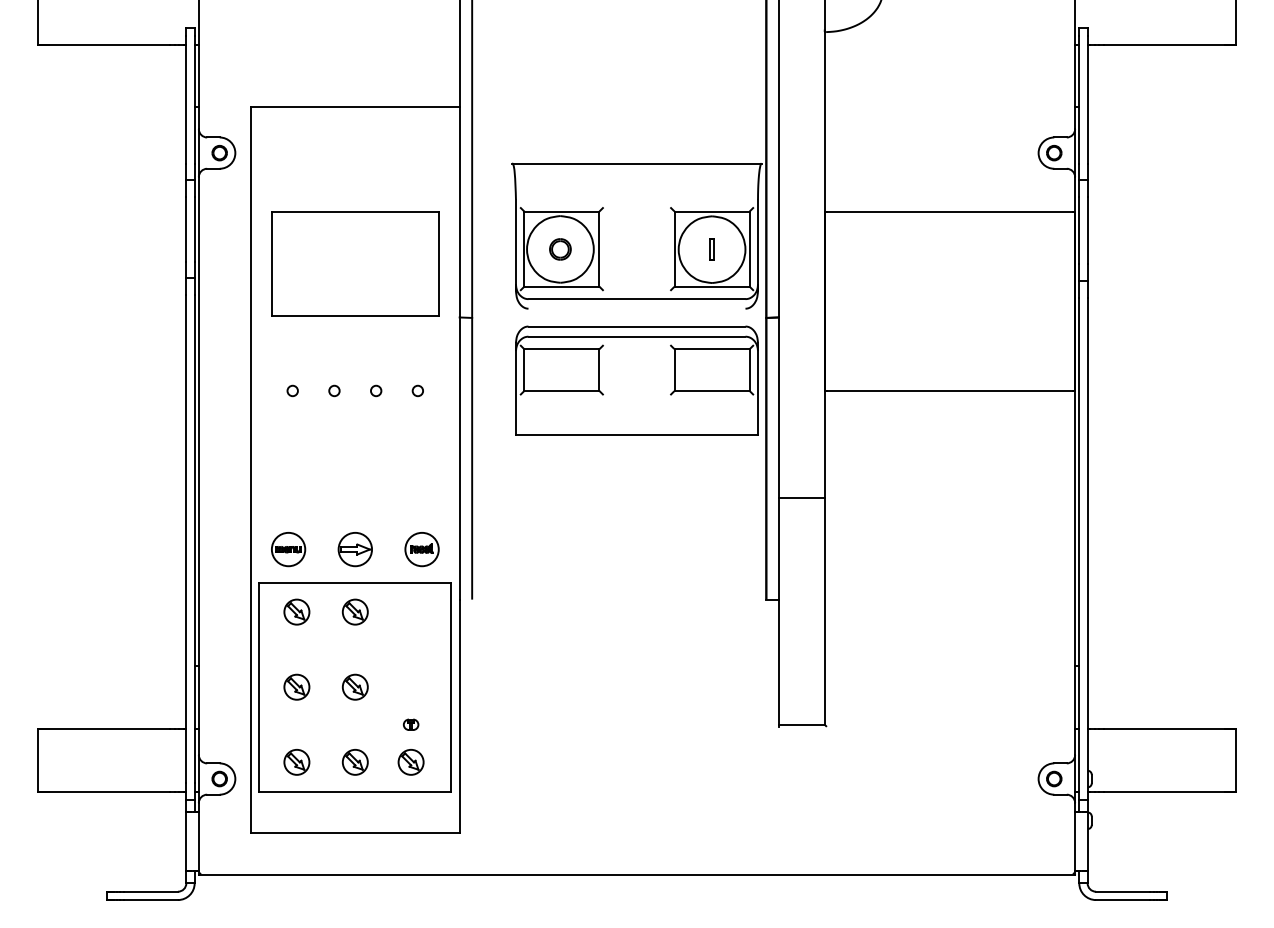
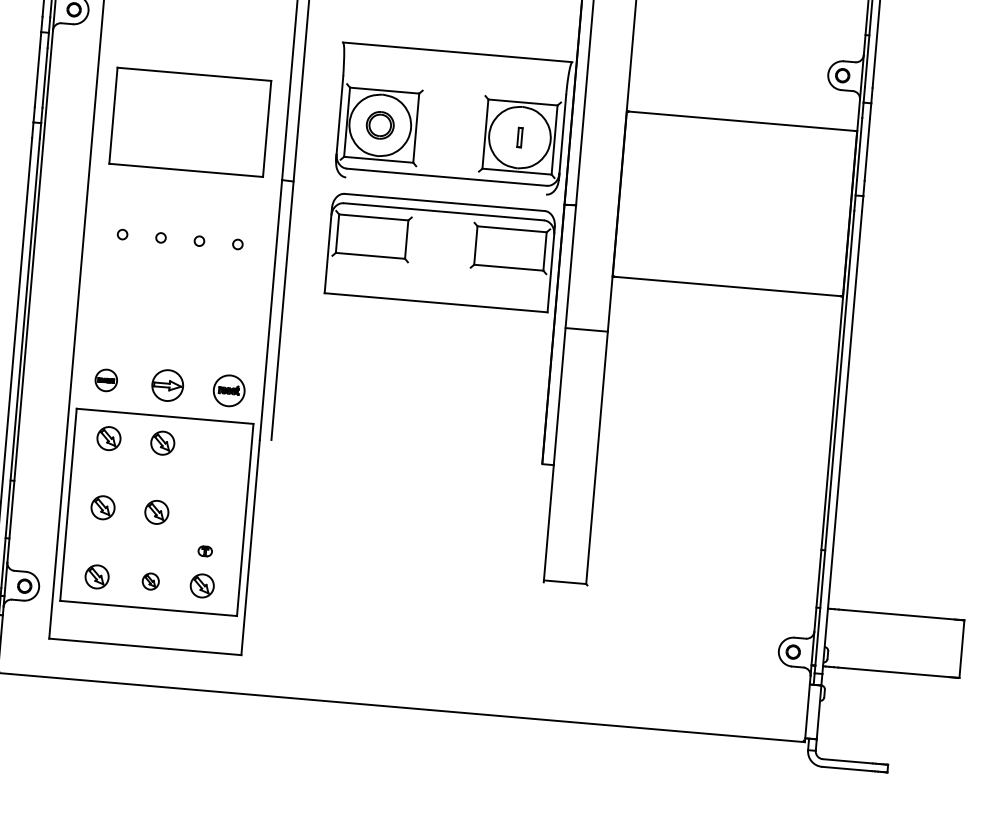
part: (560, 249) -> (380, 125), size x1.4
line: (801, 497) -> (586, 329), moved
part: (288, 549) -> (106, 380), size x0.7
part: (354, 762) -> (150, 581), size x0.7

